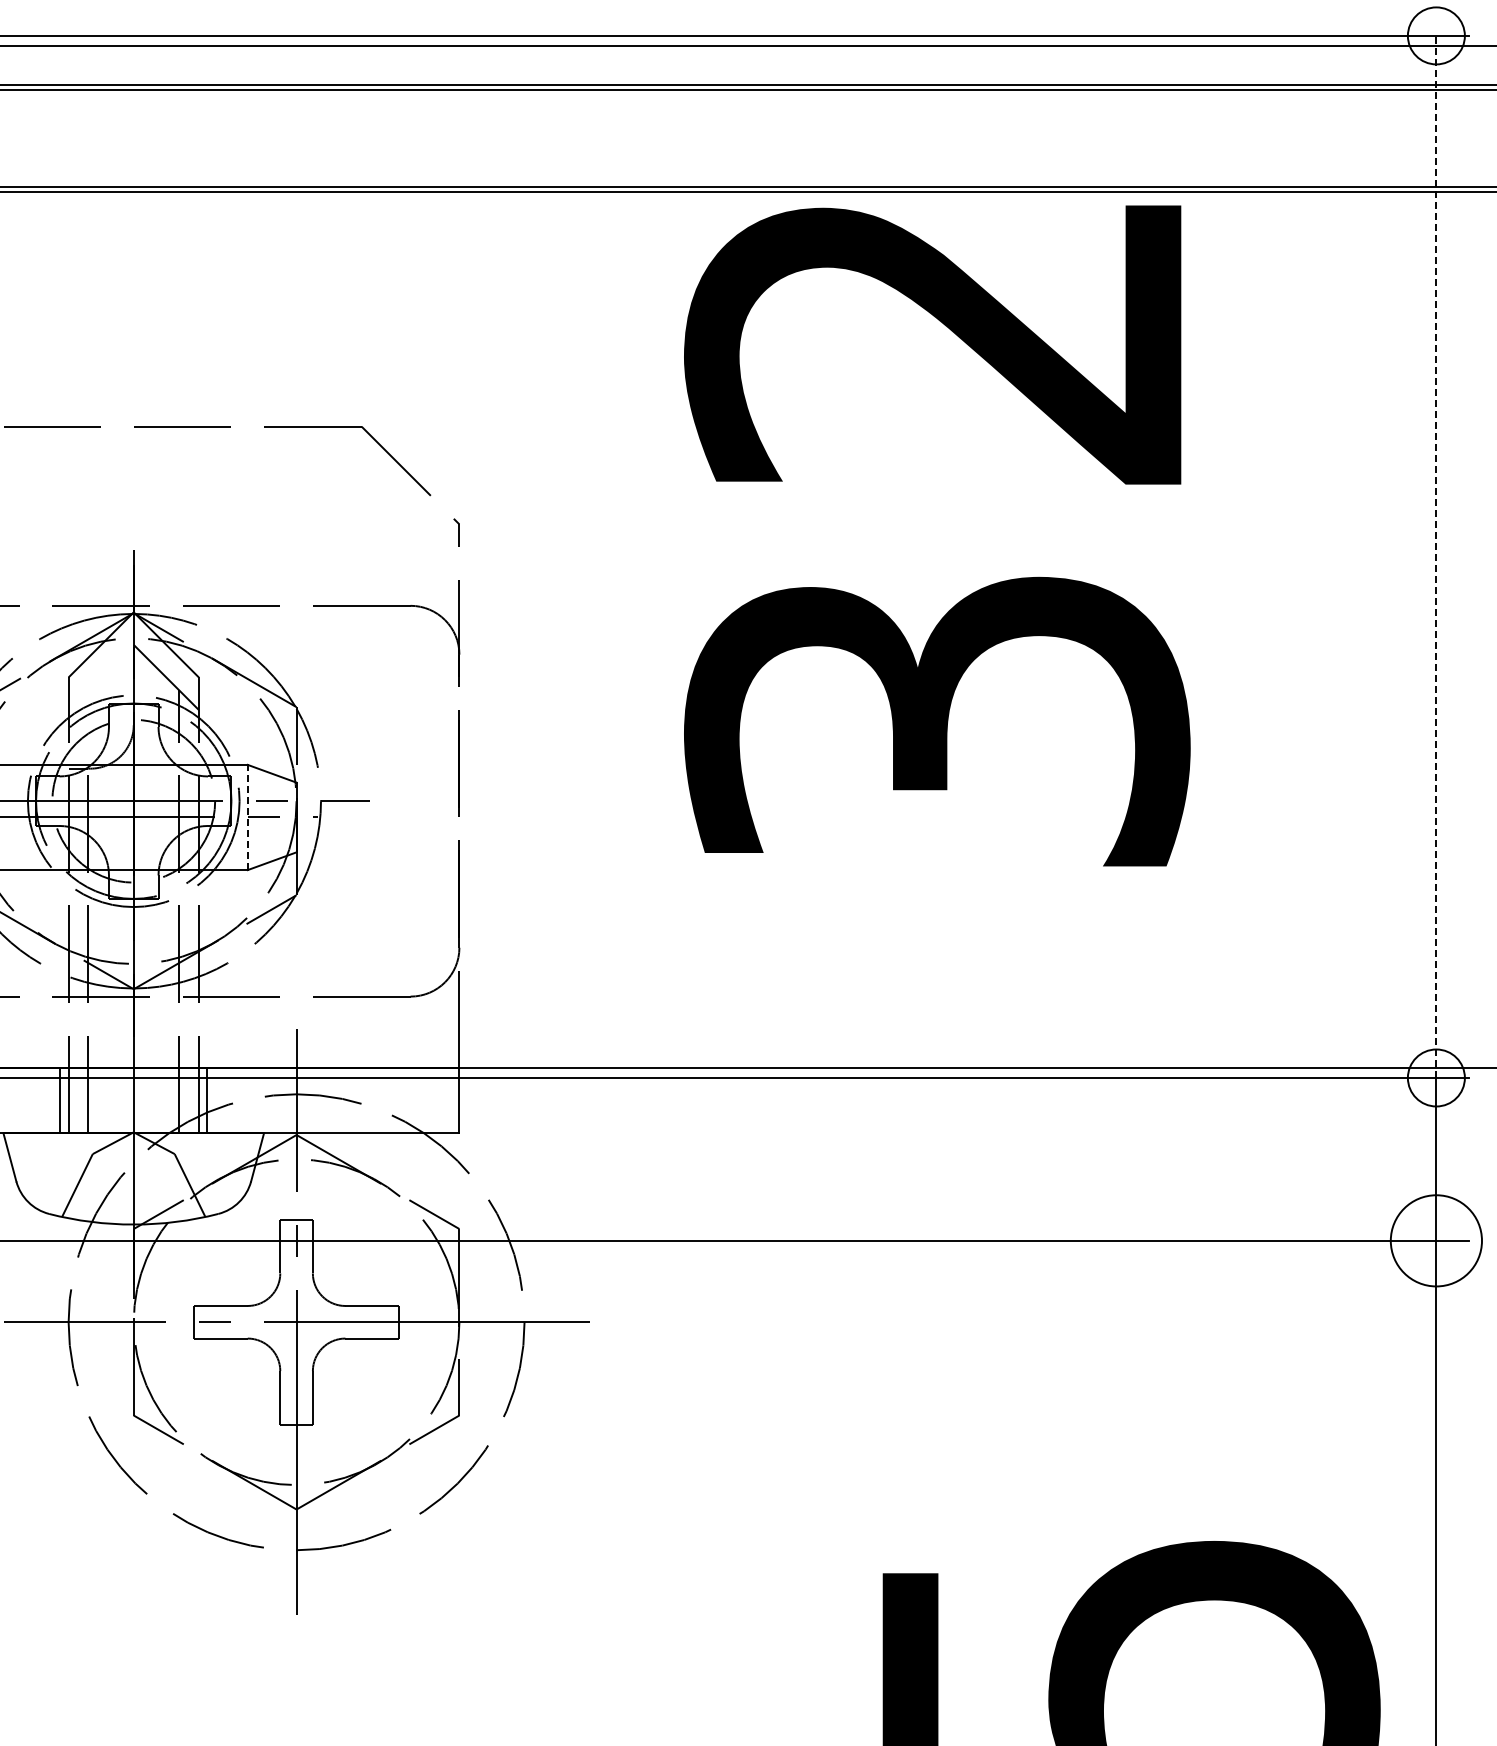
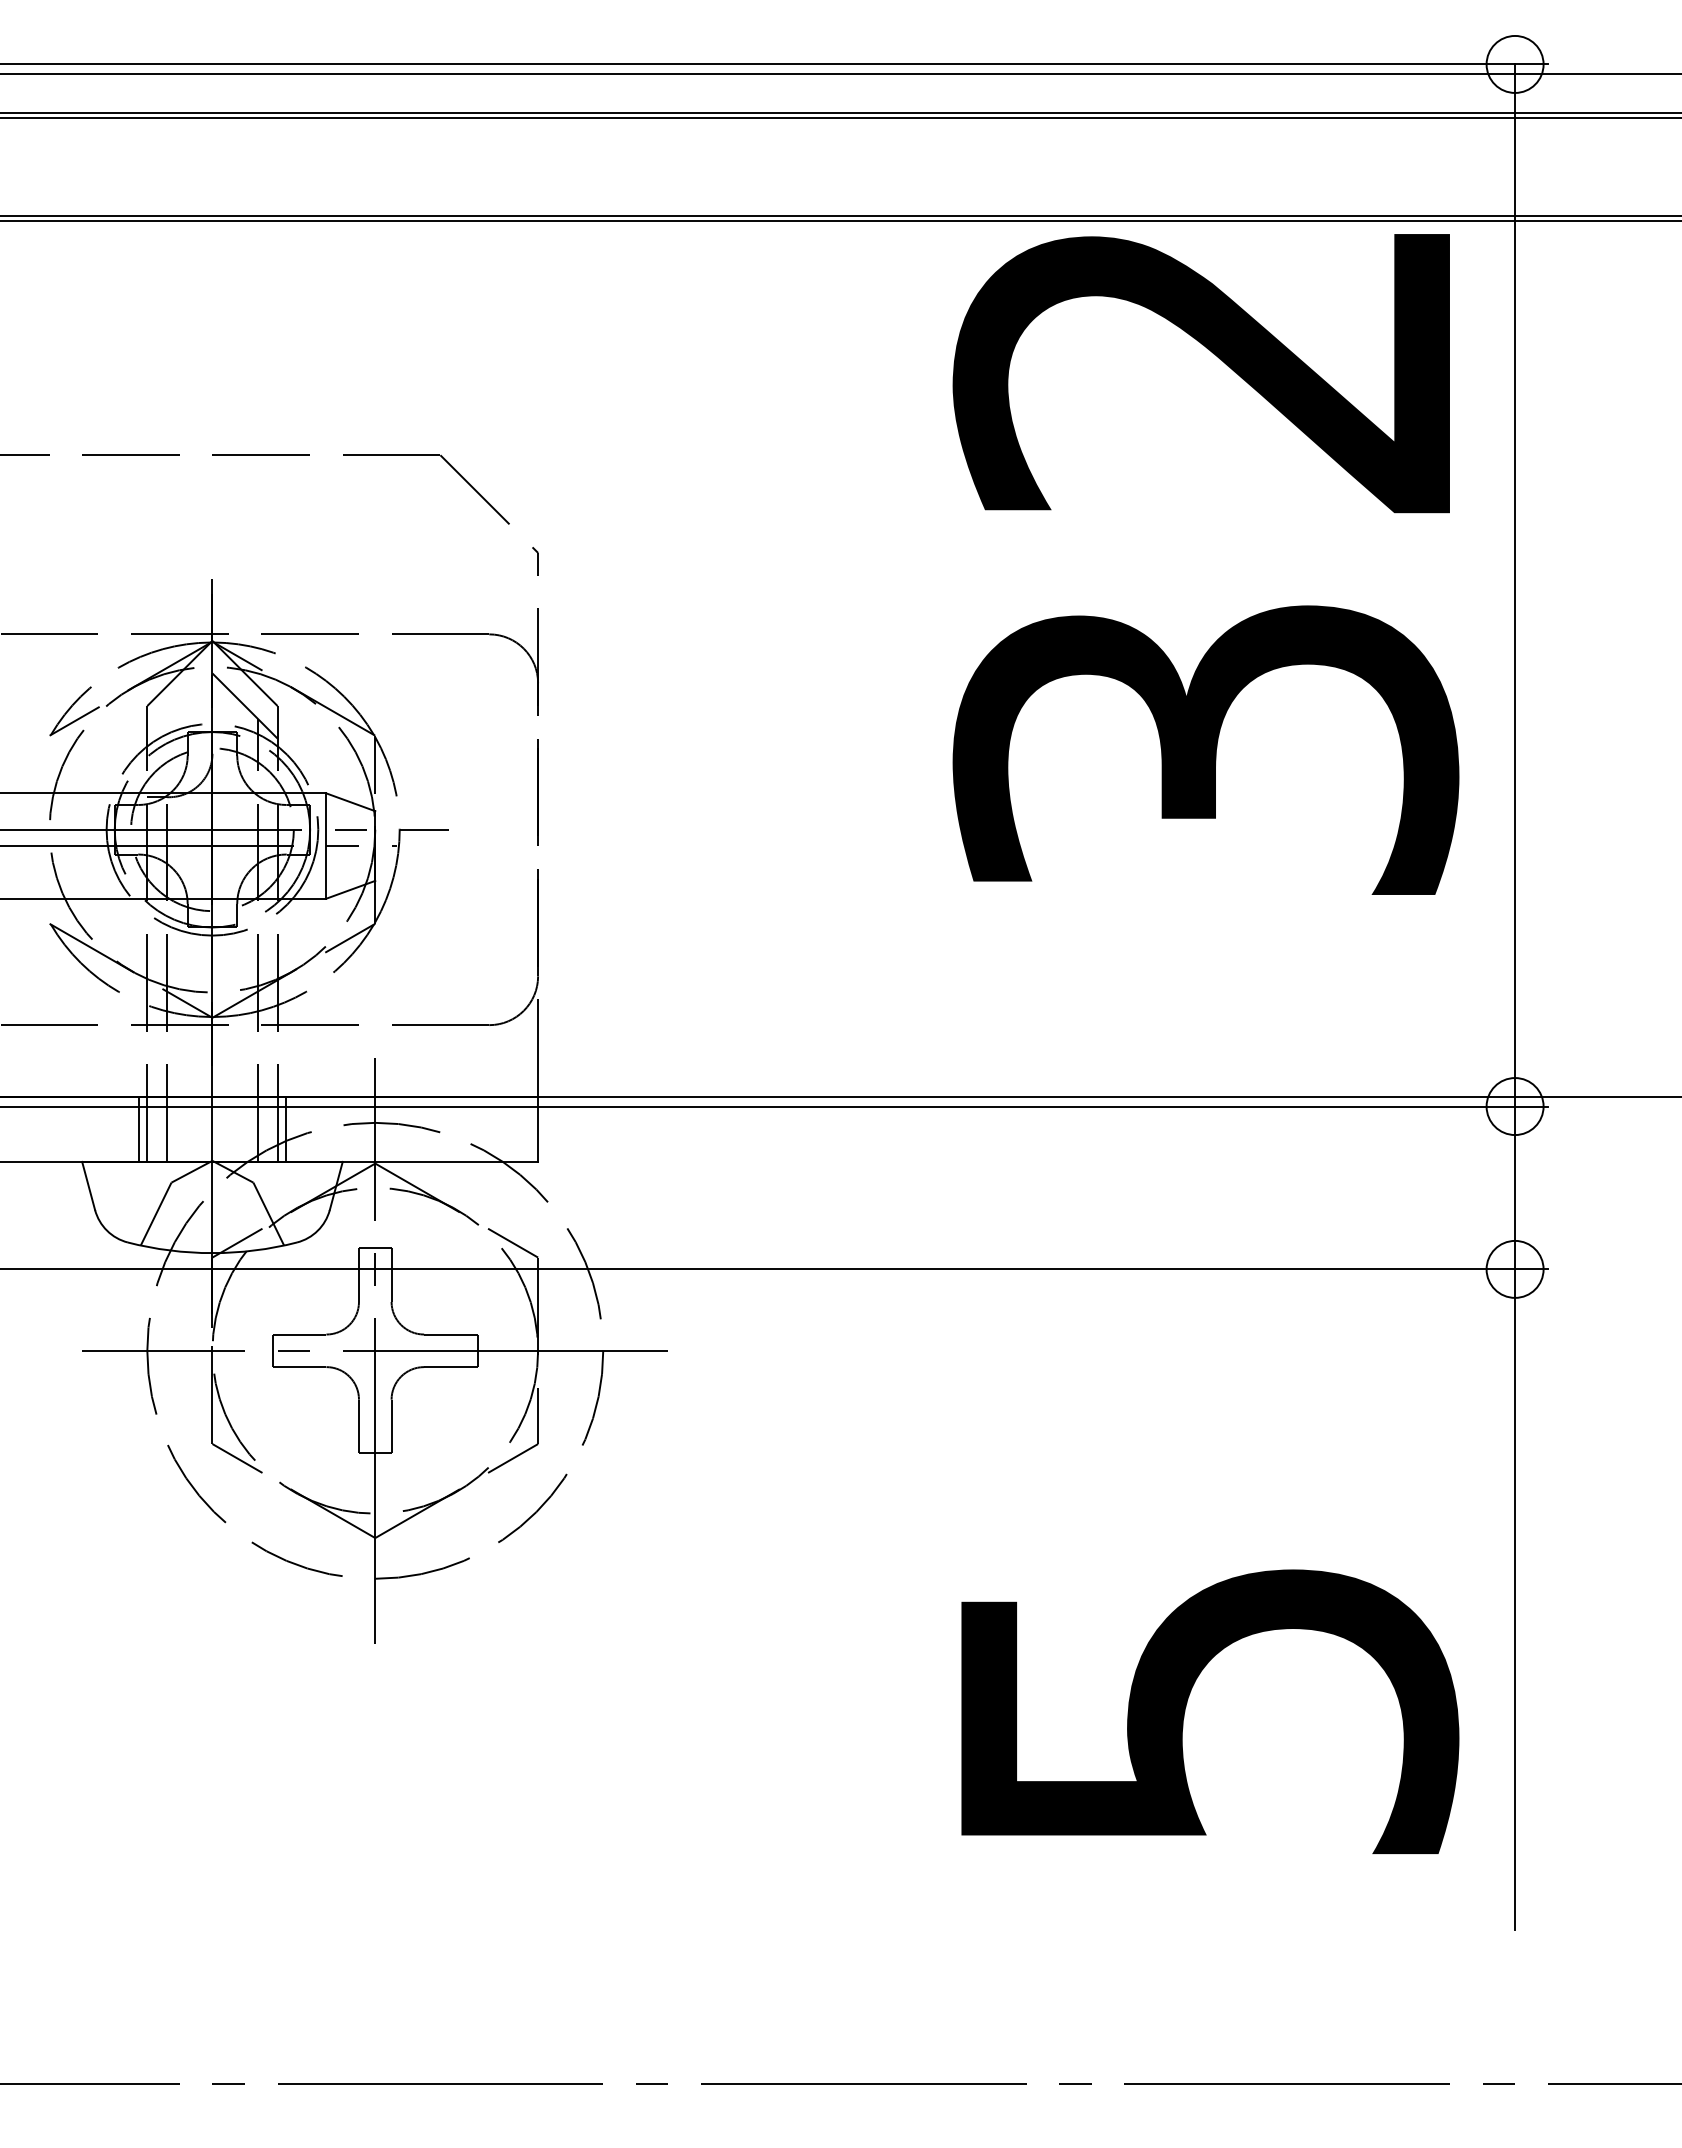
text: (936, 535) -> (1205, 564), moved
line: (1436, 556) -> (1515, 585), dashed -> solid
line: (247, 817) -> (326, 846), dashed -> solid
circle: (1435, 1239) -> (1514, 1268), size x0.62

